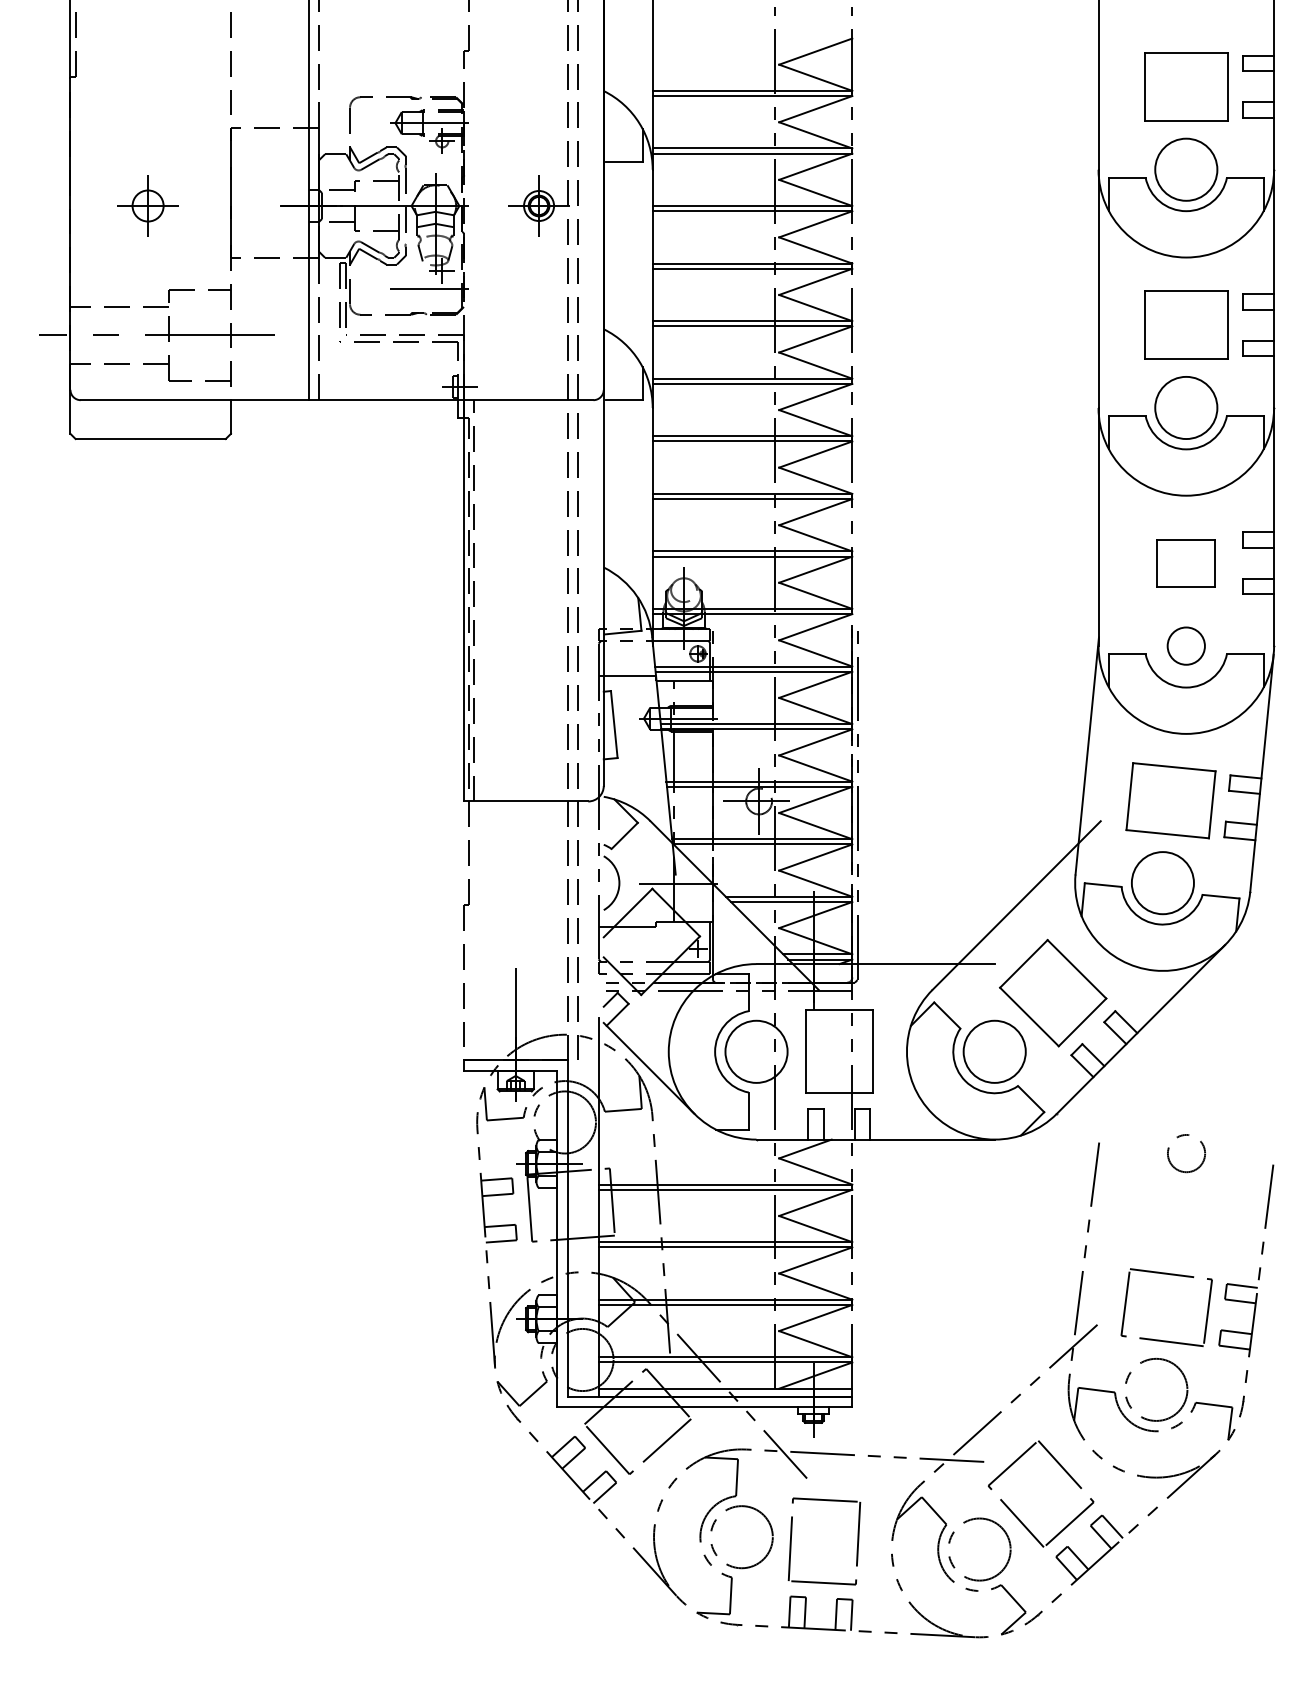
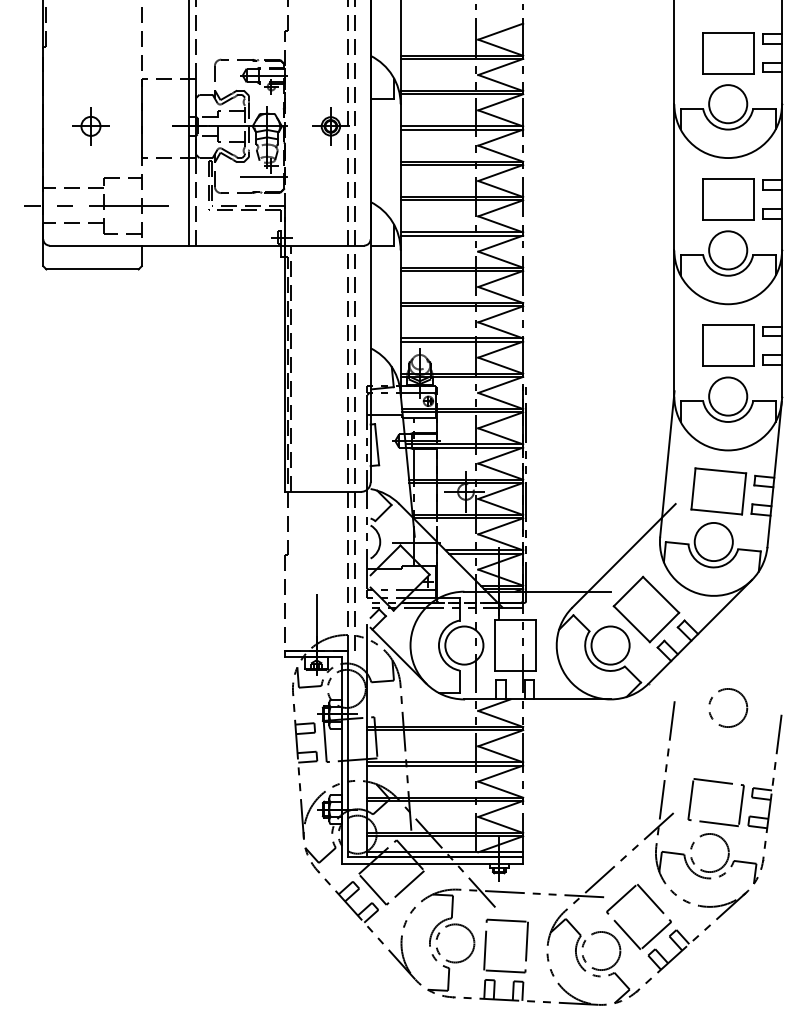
part: (1186, 562) -> (728, 345), size x1.43
circle: (1186, 646) -> (728, 396), size x1.67
circle: (1186, 1152) -> (728, 707), size x1.67

